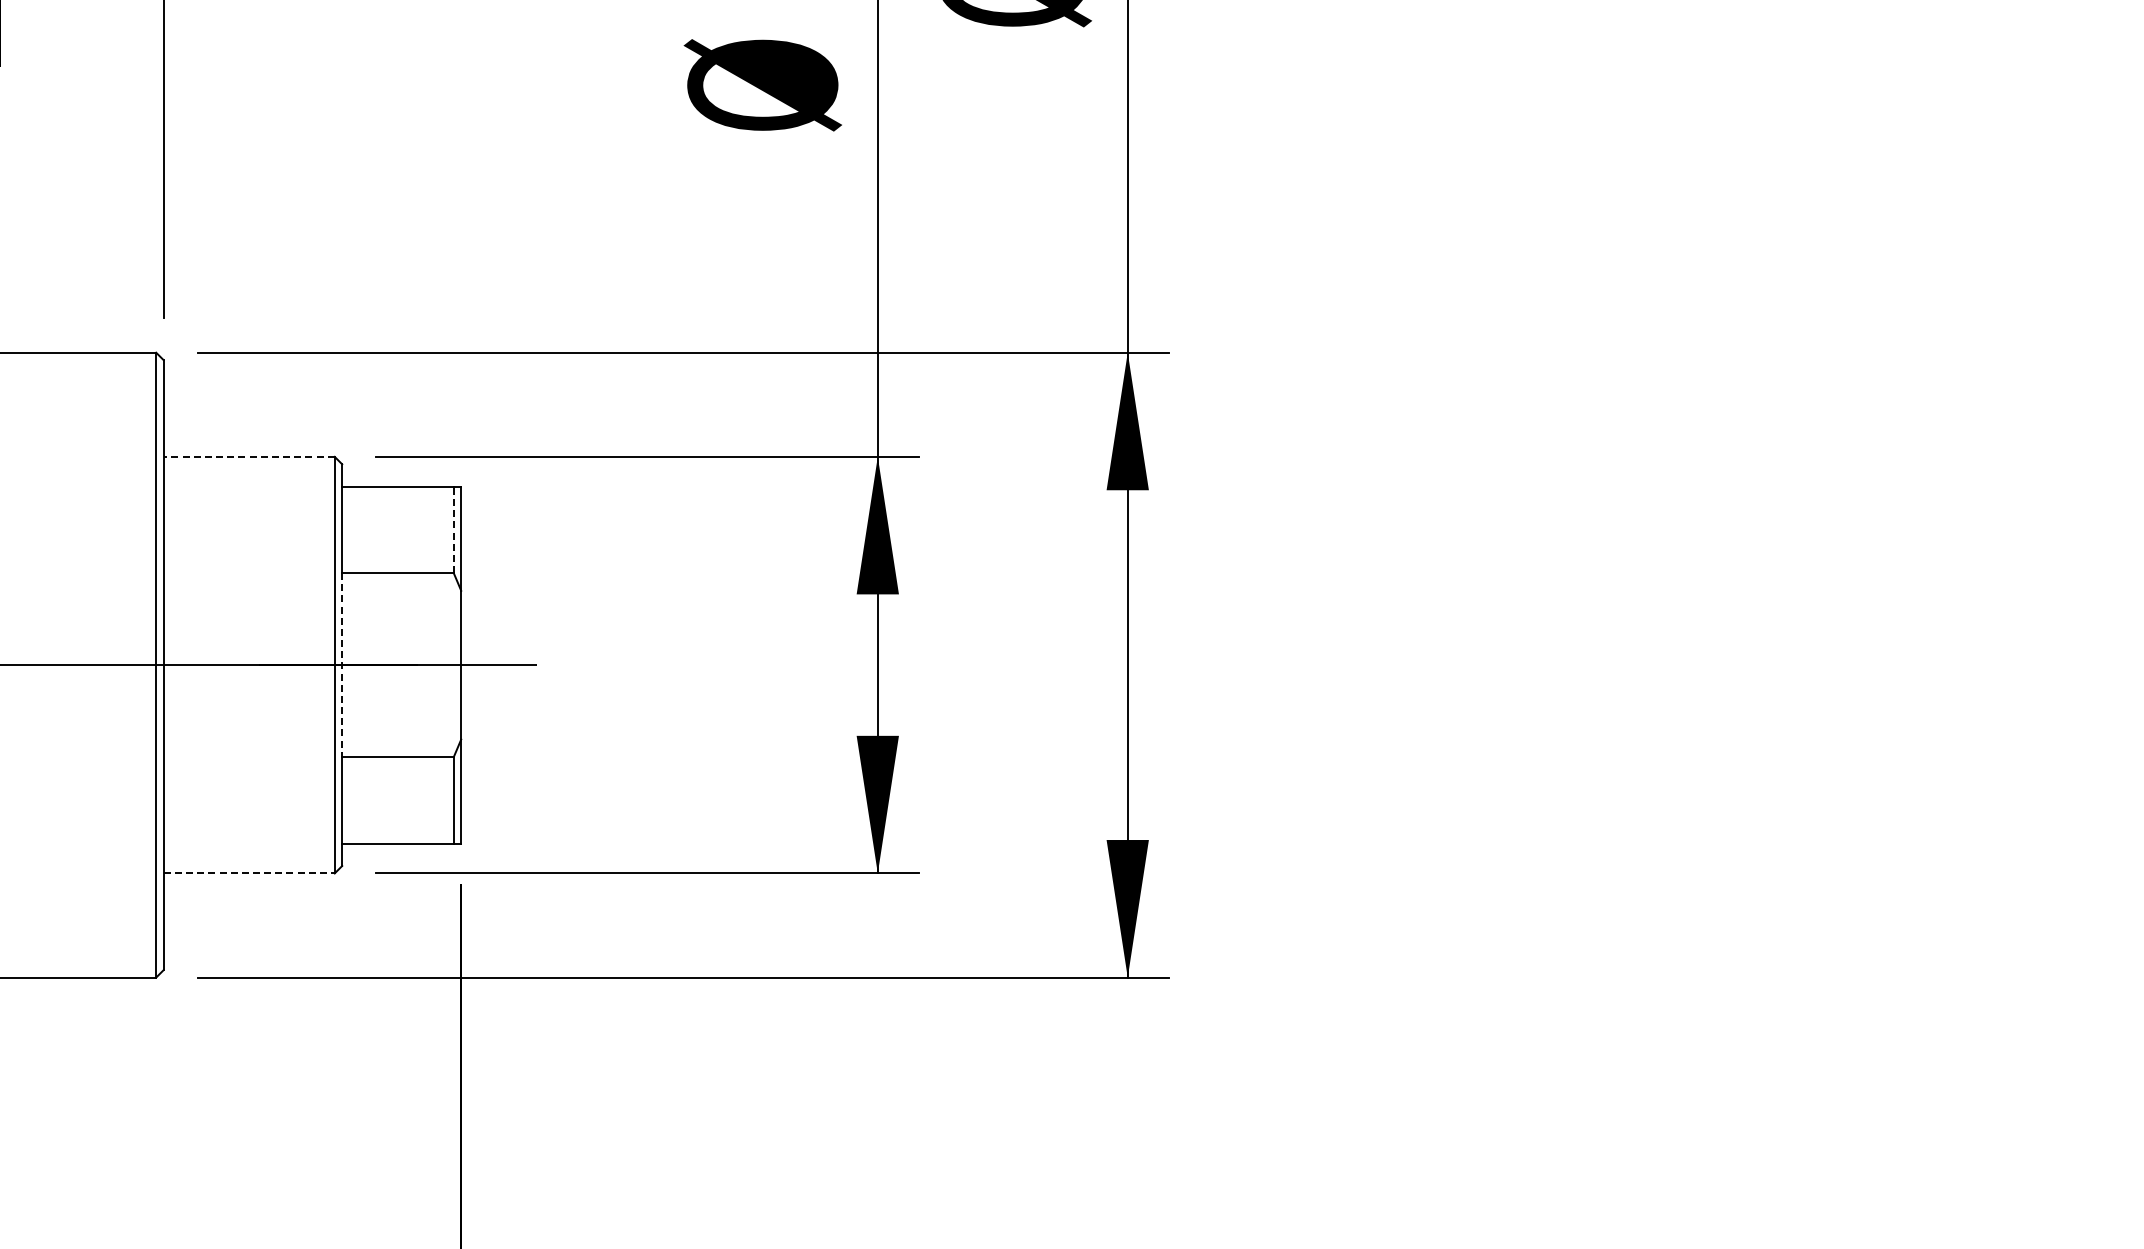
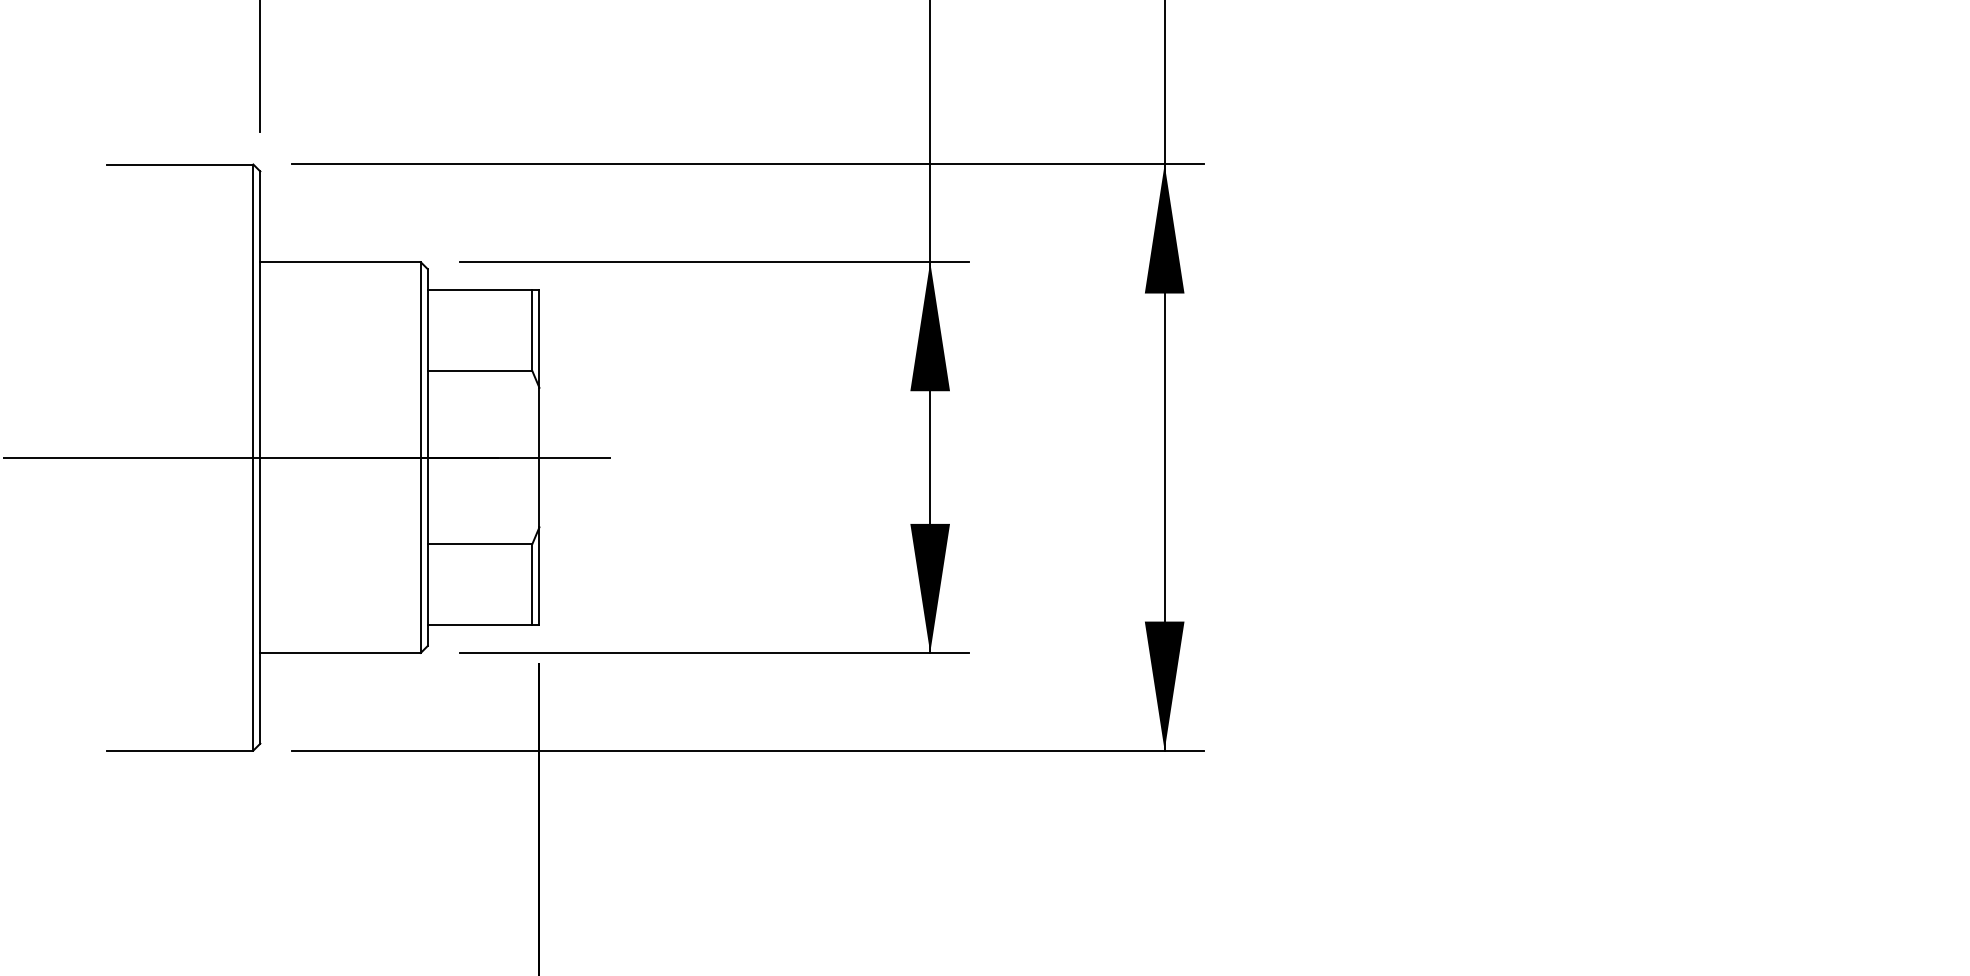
line: (249, 456) -> (340, 261), dashed -> solid
line: (453, 529) -> (532, 330), dashed -> solid
line: (342, 665) -> (428, 457), dashed -> solid
line: (249, 873) -> (340, 653), dashed -> solid

